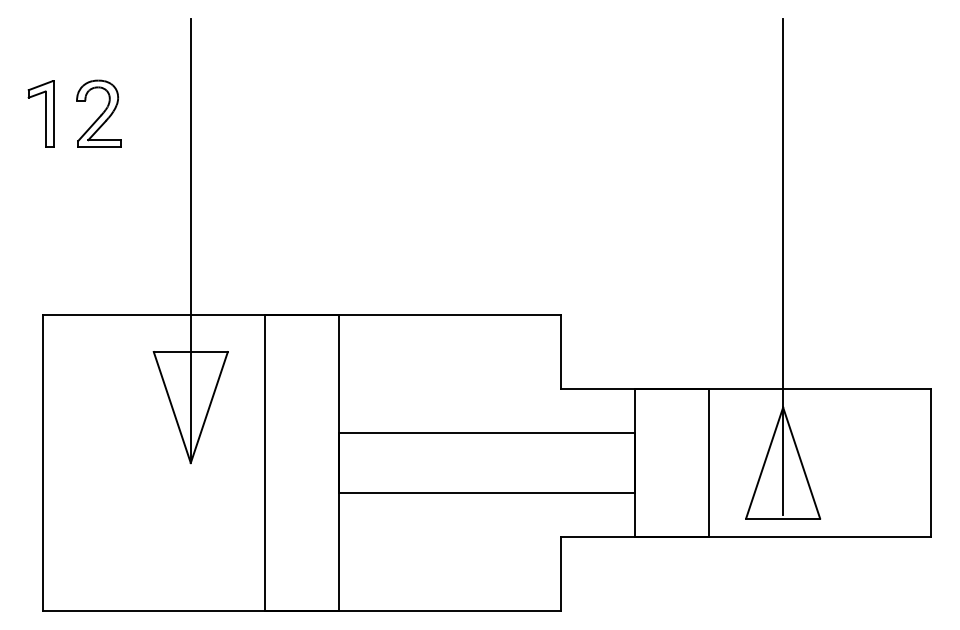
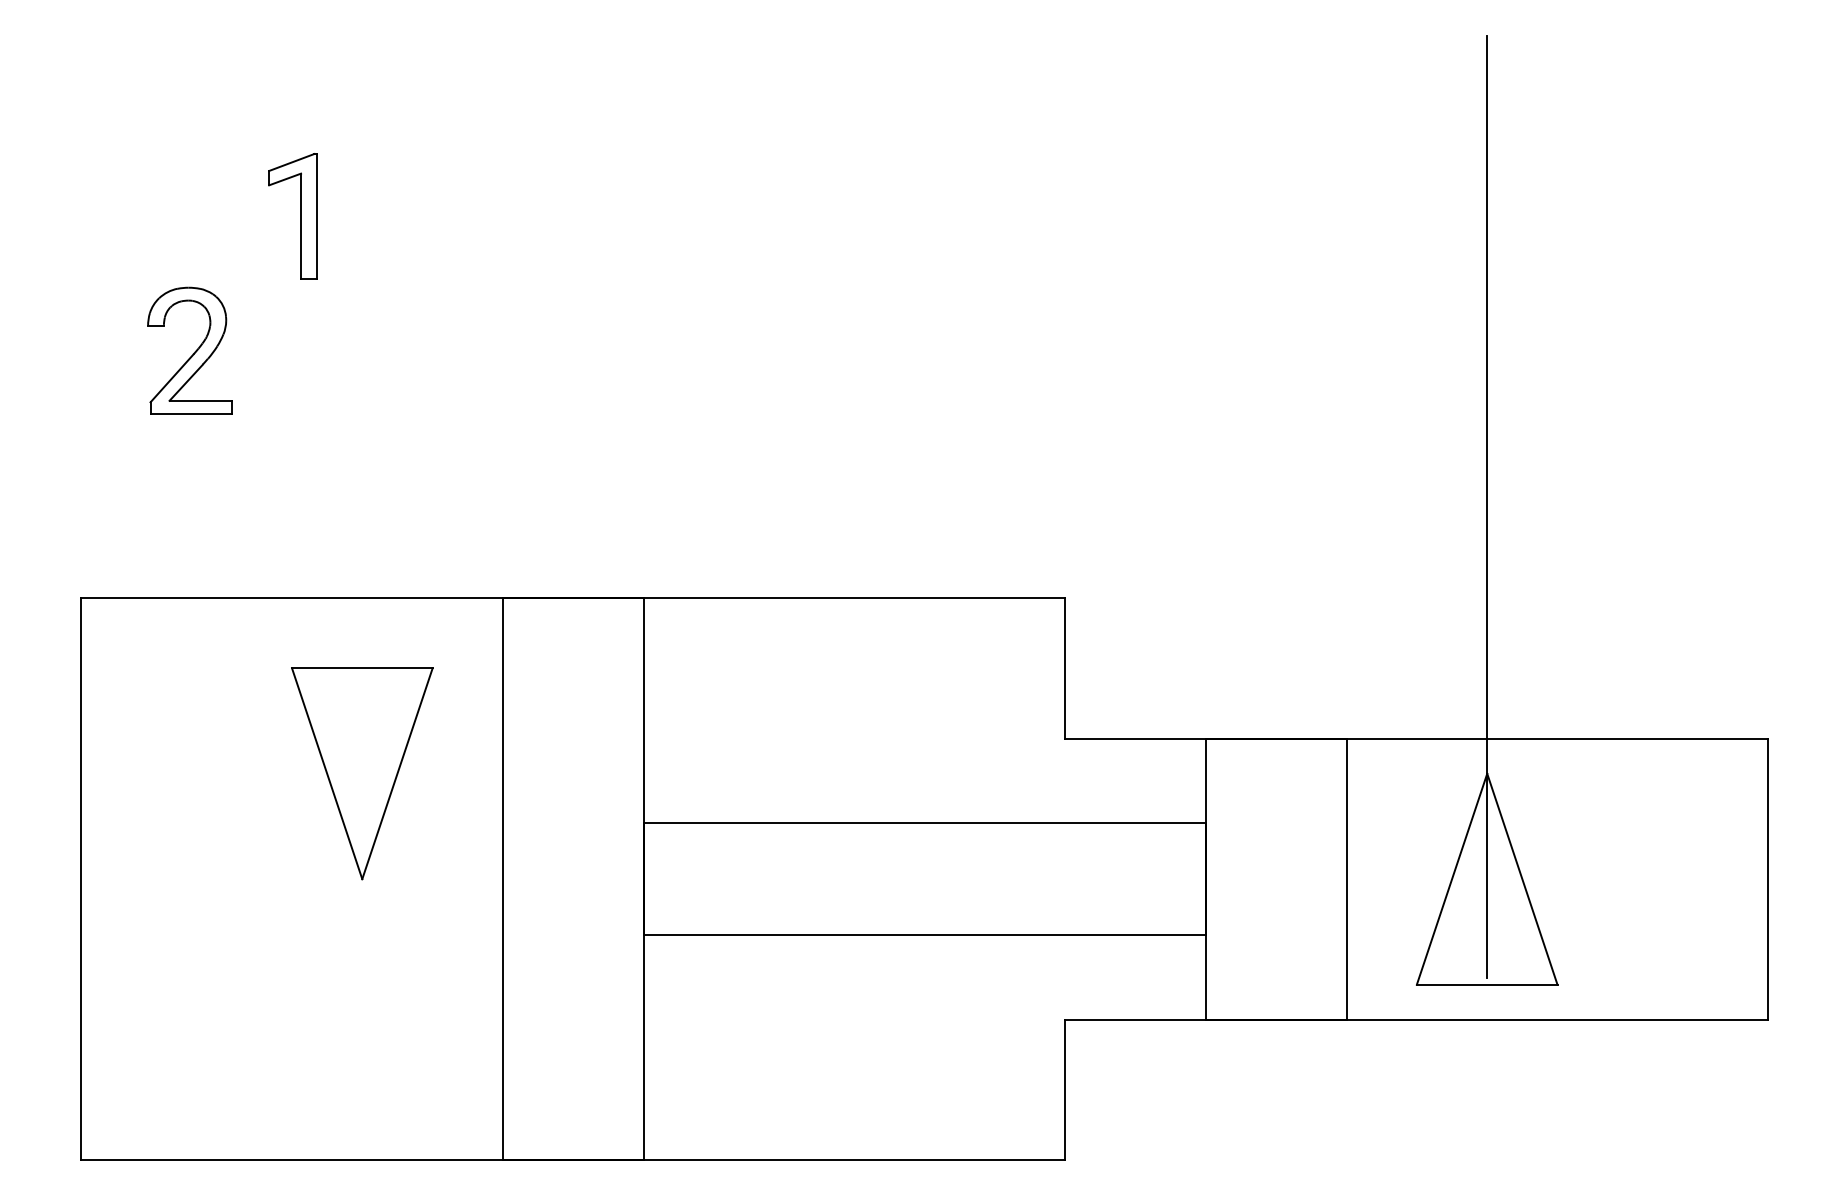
part: (40, 113) -> (291, 215), moved
part: (98, 113) -> (188, 350), moved
line: (190, 238) -> (361, 452), removed

